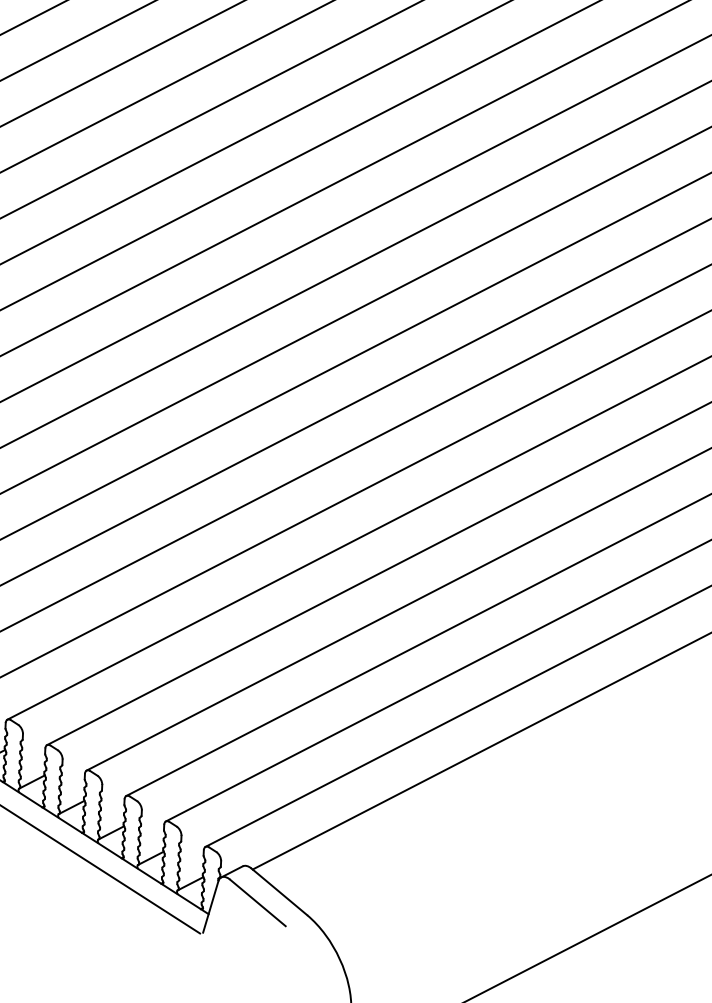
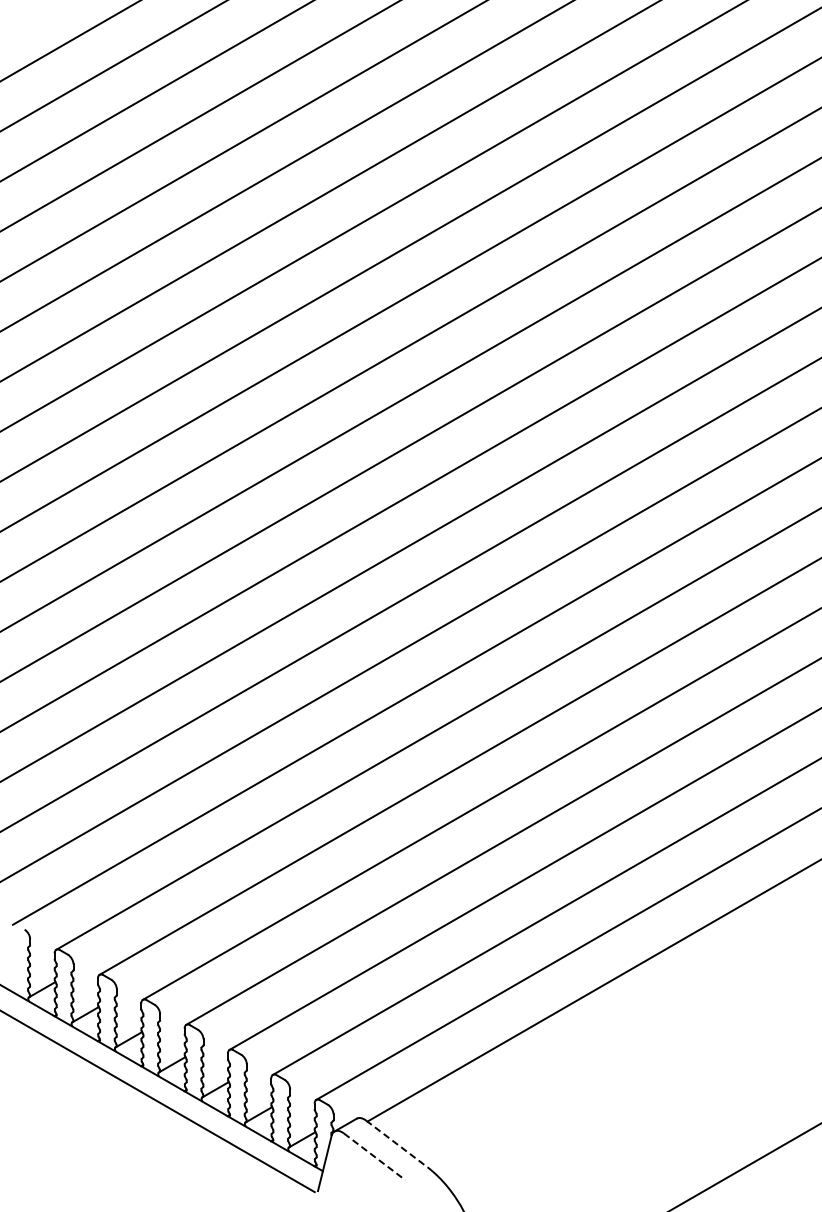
line: (279, 891) -> (396, 1143), solid -> dashed
line: (257, 902) -> (374, 1156), solid -> dashed

